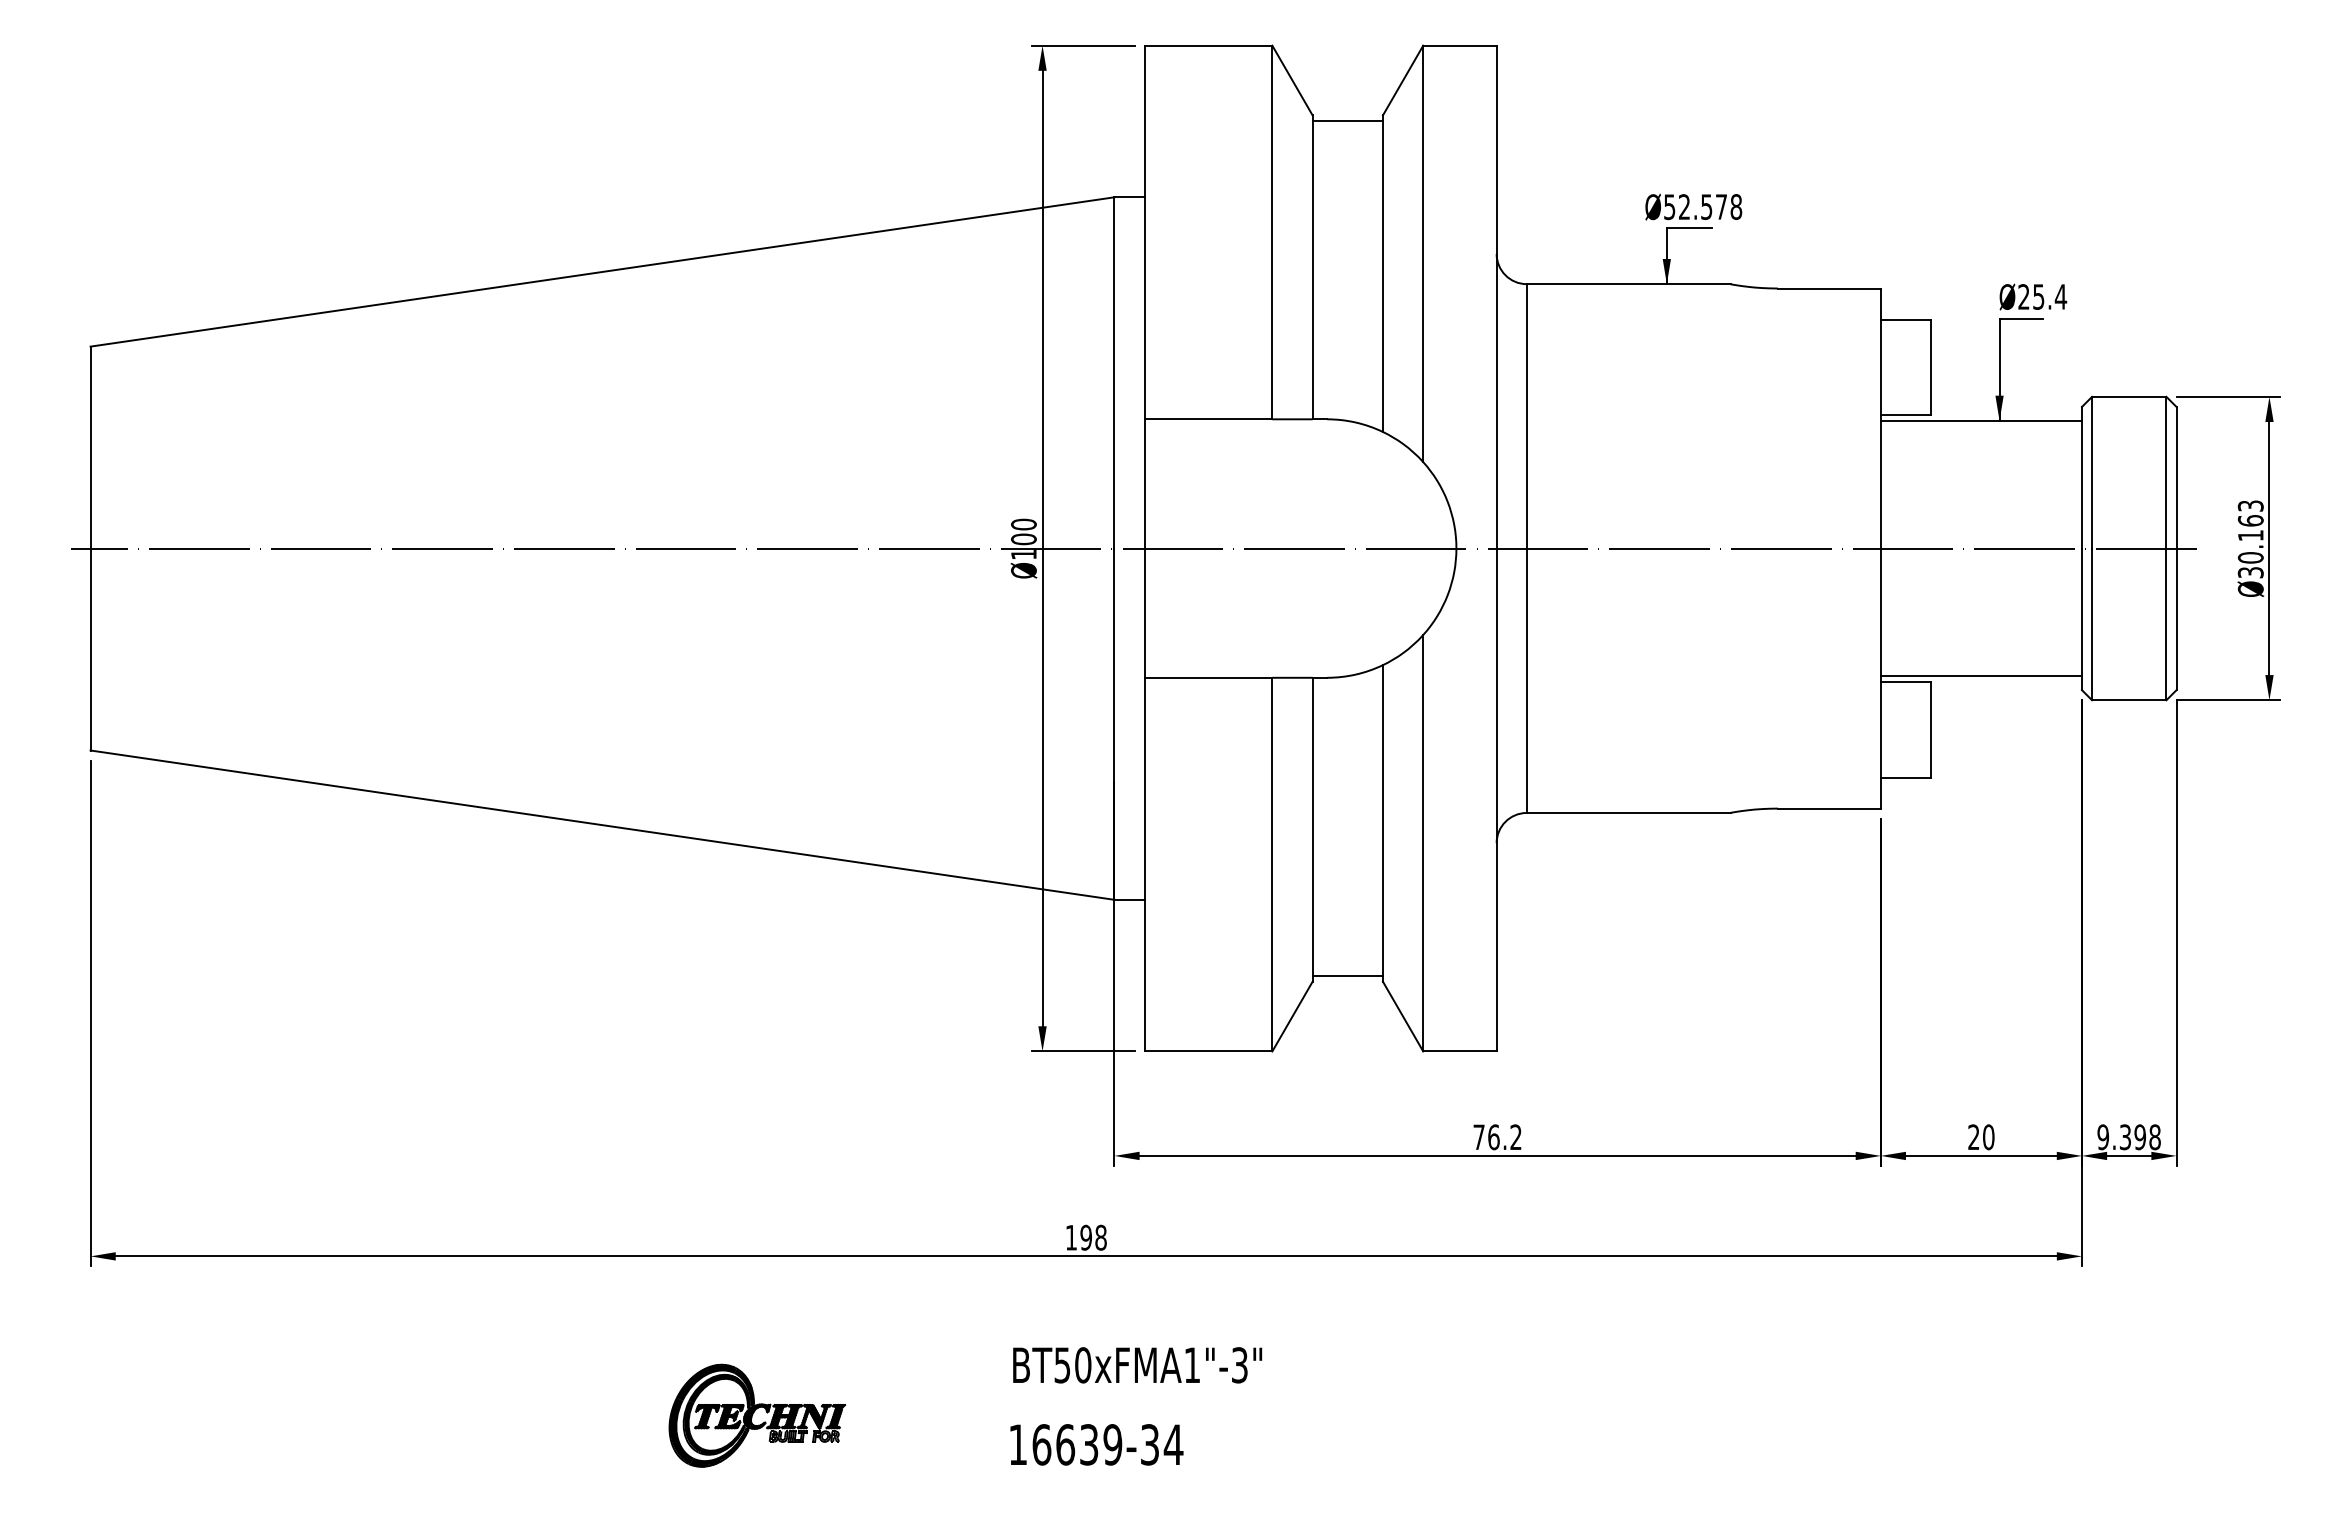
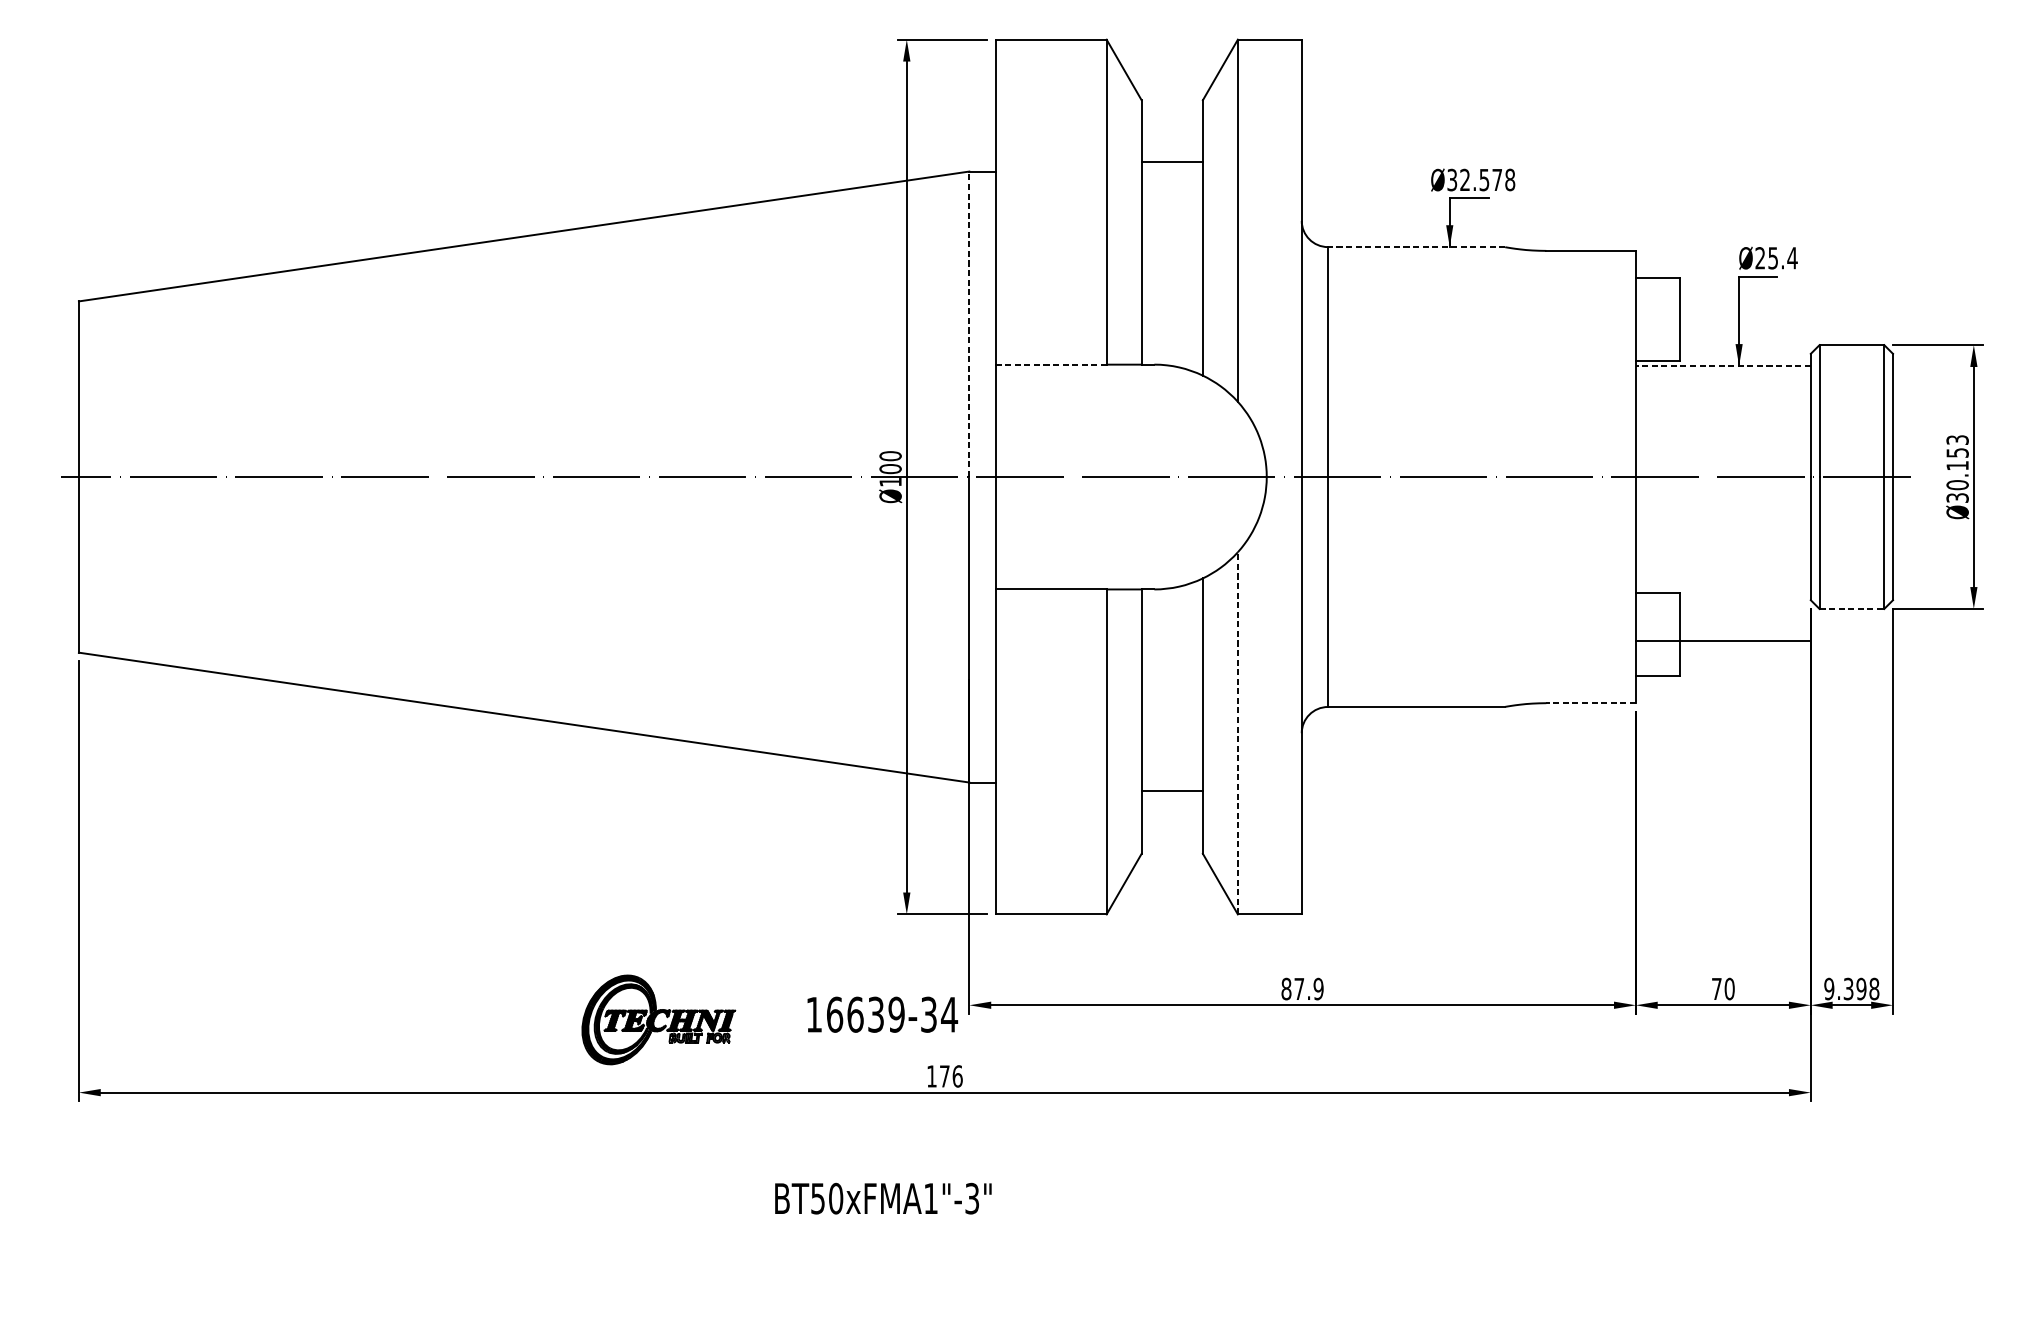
line: (1347, 121) -> (1172, 162), moved
text: (1669, 206) -> (1452, 179), Ø52.578 -> Ø32.578
line: (1628, 284) -> (1416, 247), solid -> dashed
line: (1114, 372) -> (969, 323), solid -> dashed
line: (1208, 419) -> (1051, 364), solid -> dashed
line: (1981, 420) -> (1723, 365), solid -> dashed
text: (2250, 520) -> (1957, 452), Ø30.163 -> Ø30.153
line: (1981, 676) -> (1723, 641), moved
line: (2129, 700) -> (1852, 609), solid -> dashed
line: (1828, 808) -> (1590, 703), solid -> dashed
line: (1423, 842) -> (1238, 732), solid -> dashed
line: (1347, 976) -> (1172, 790), moved
text: (1973, 1136) -> (1716, 988), 20 -> 70
text: (1497, 1137) -> (1302, 989), 76.2 -> 87.9
text: (1093, 1237) -> (951, 1076), 198 -> 176
text: (1137, 1365) -> (883, 1198), moved
part: (757, 1415) -> (658, 1019), moved
text: (1096, 1444) -> (882, 1014), moved

